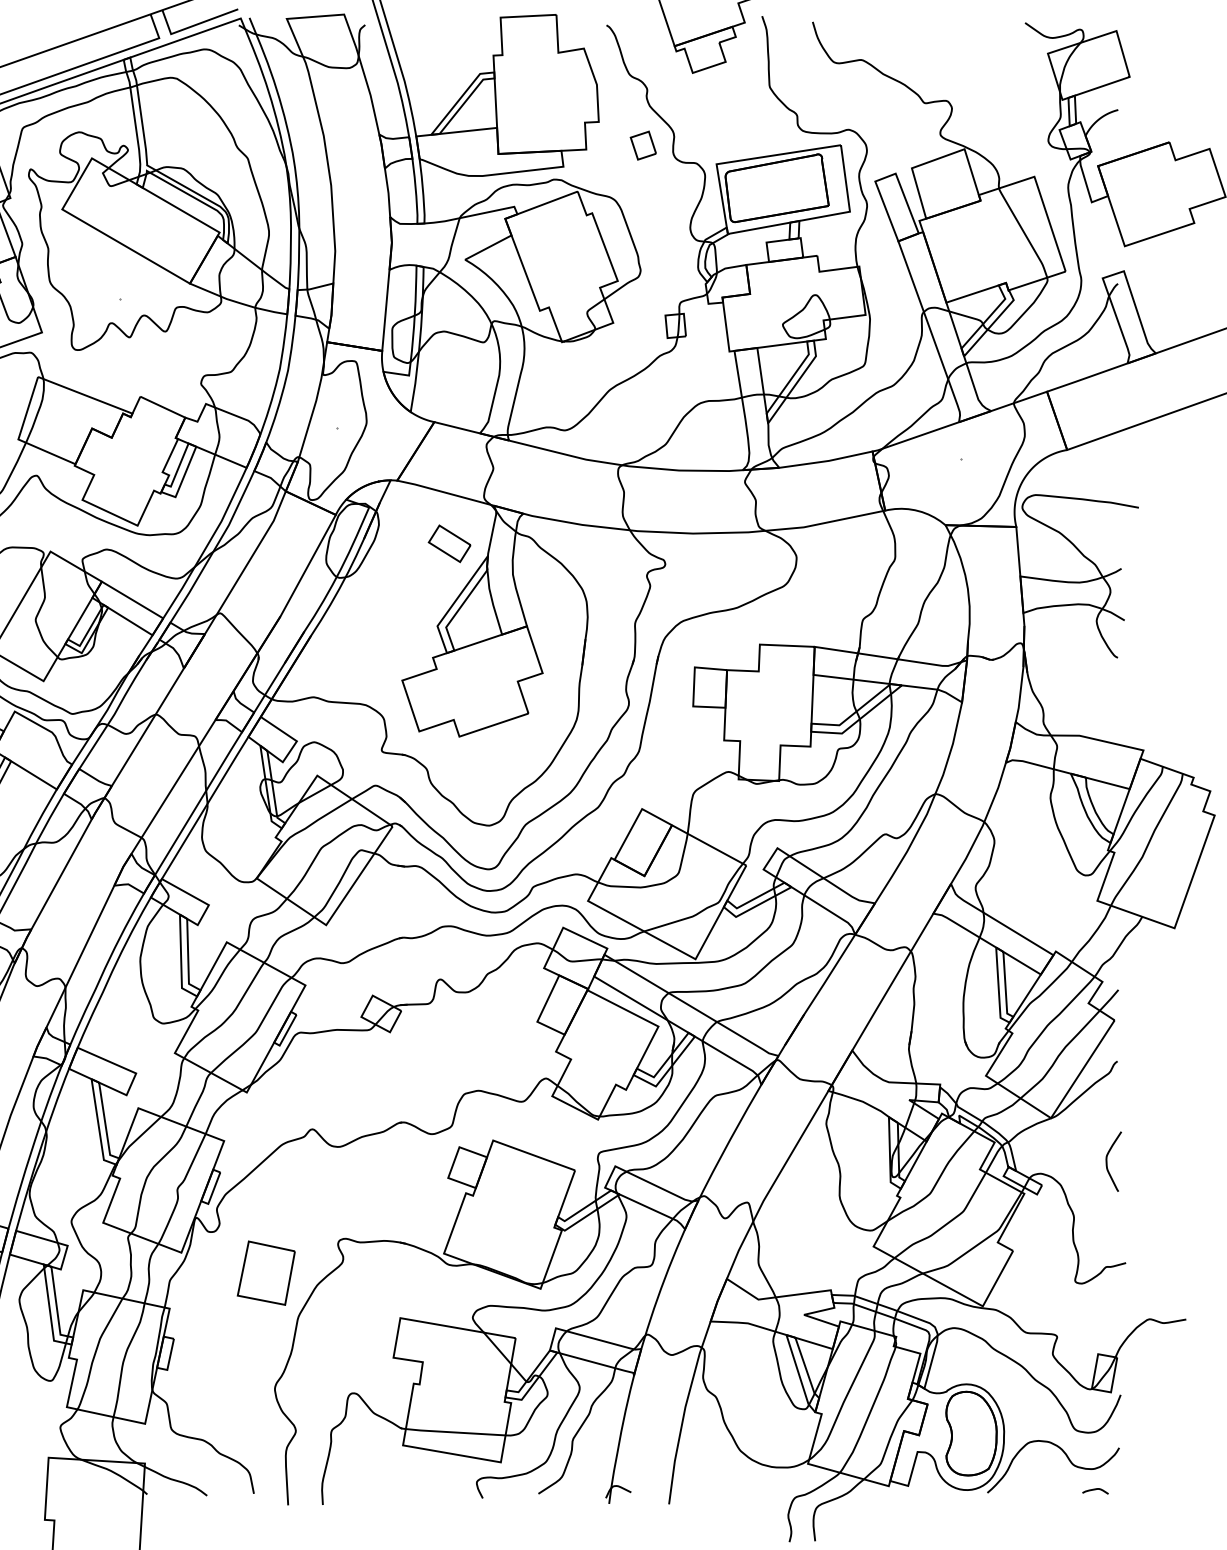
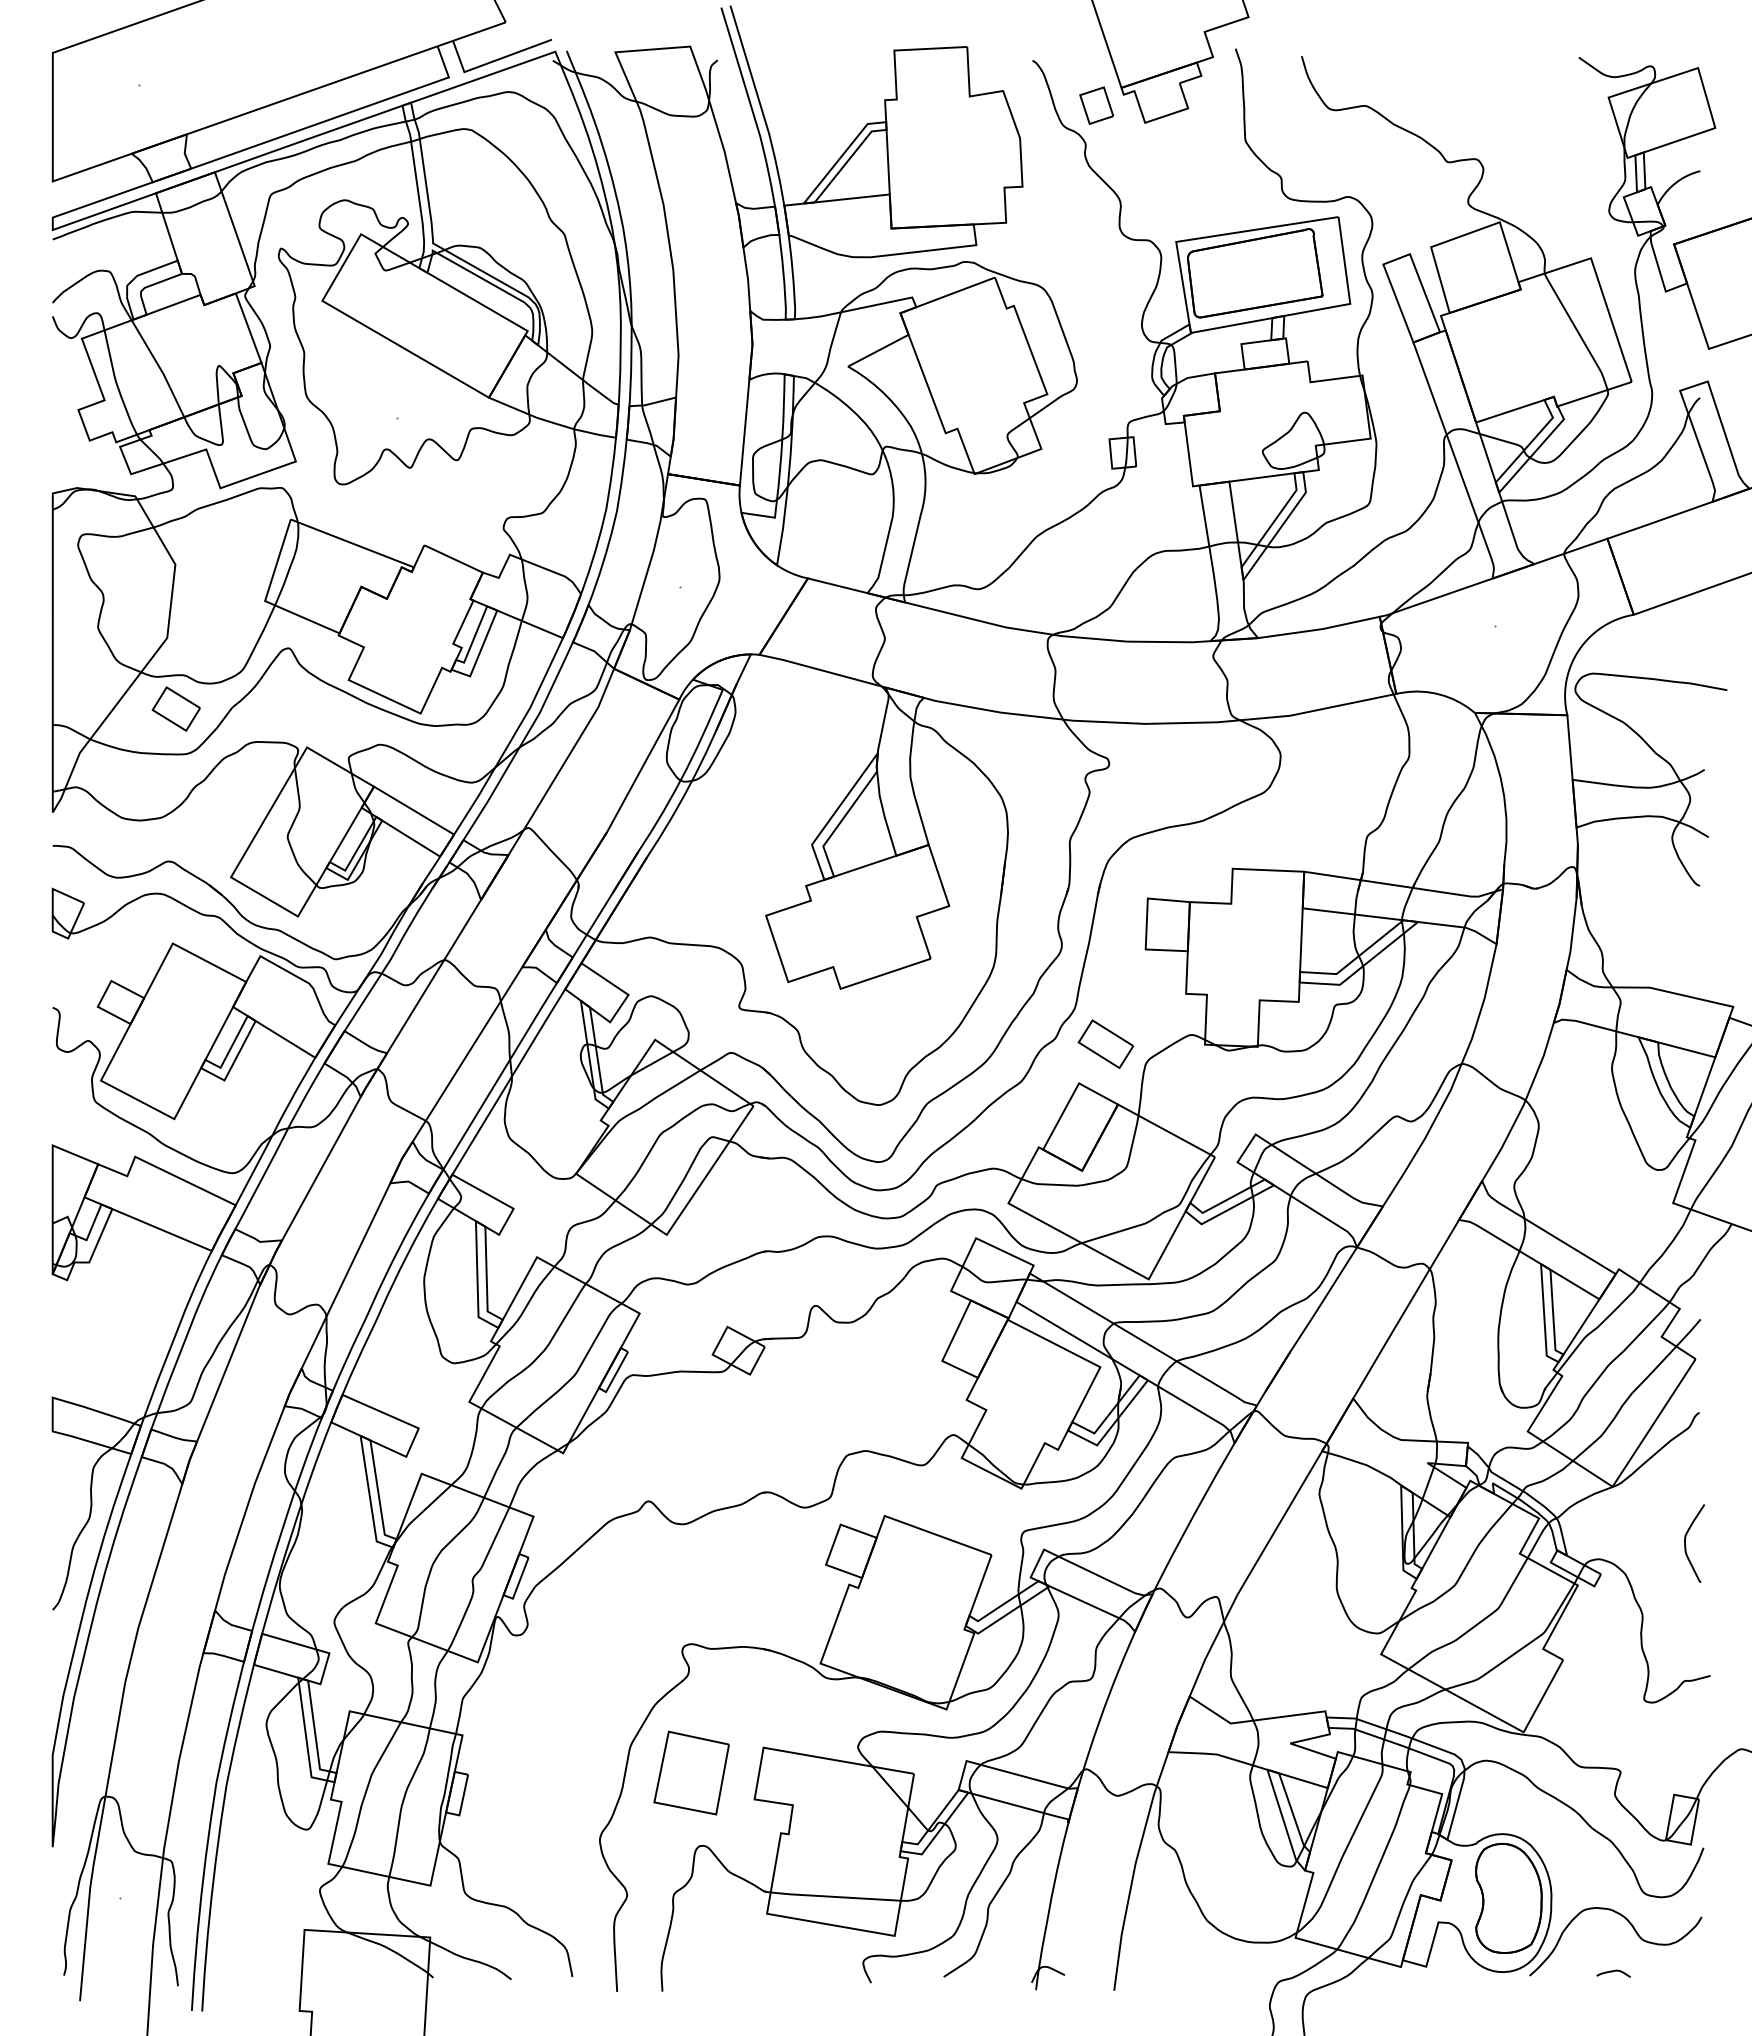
part: (643, 145) -> (1096, 105), moved
part: (449, 544) -> (1105, 1044), moved
part: (266, 1272) -> (691, 1772), moved
curve: (1094, 1490) -> (1612, 1972), moved

